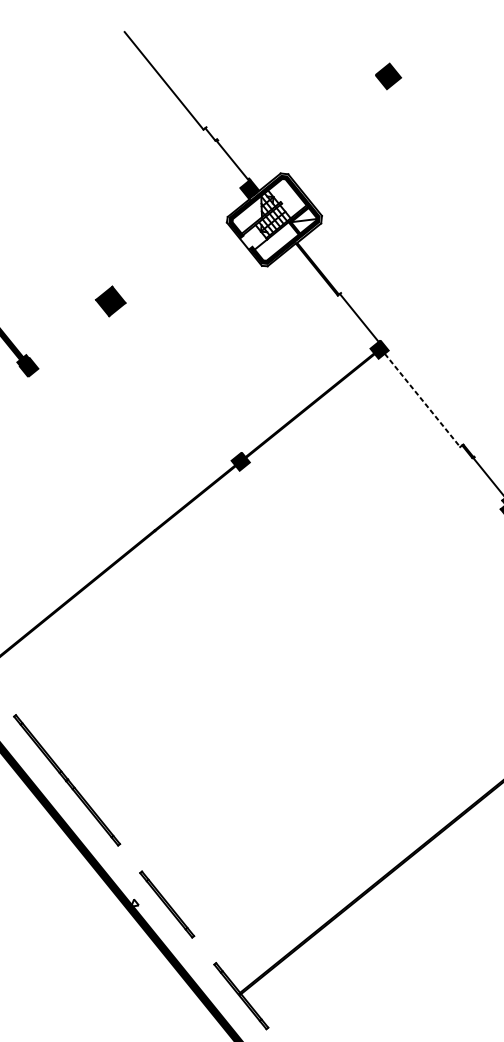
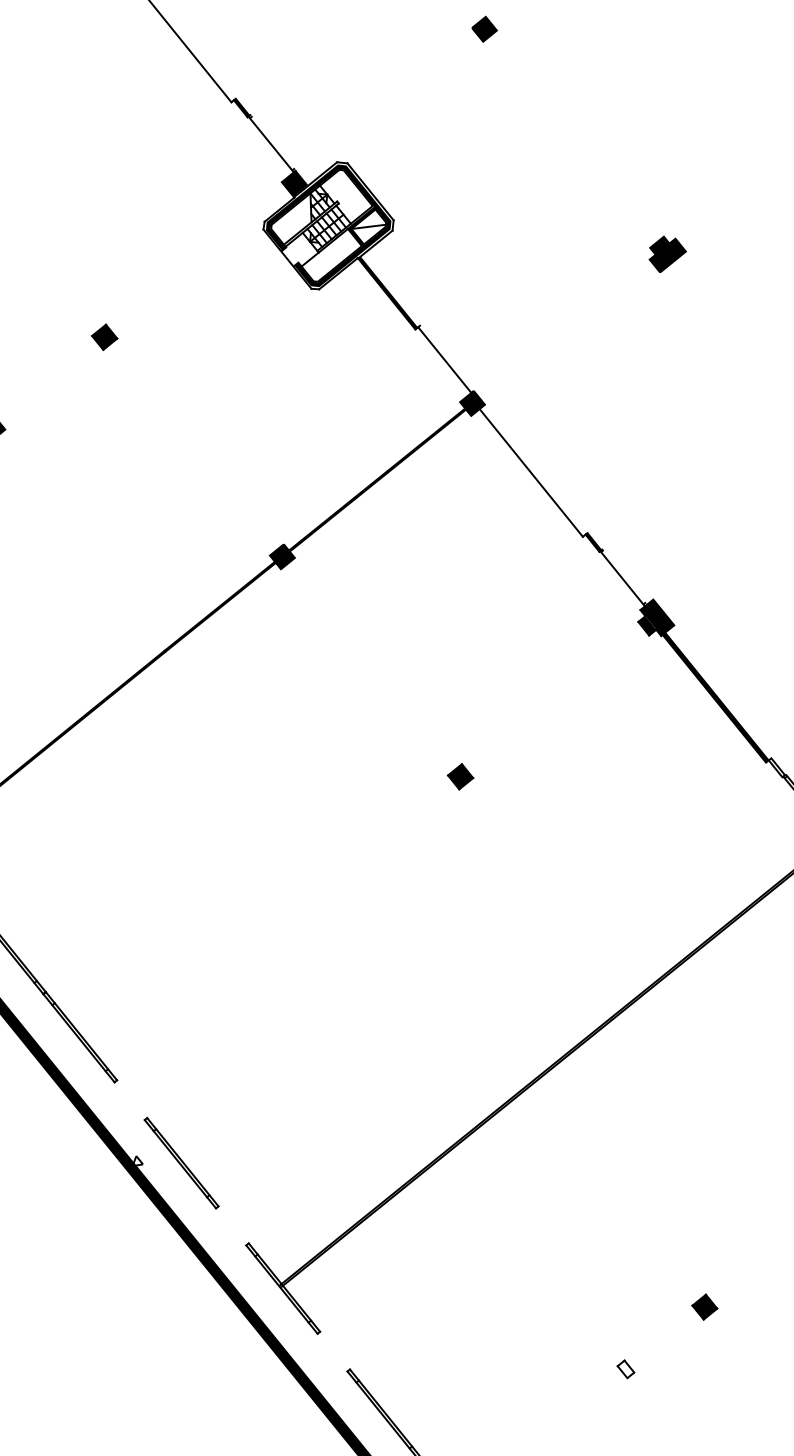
part: (388, 75) -> (484, 28), size x0.71
fill: (210, 133) -> (241, 107), added
part: (110, 300) -> (104, 336), size x0.62
line: (422, 400) -> (531, 473), dashed -> solid
part: (370, 622) -> (460, 776), added

